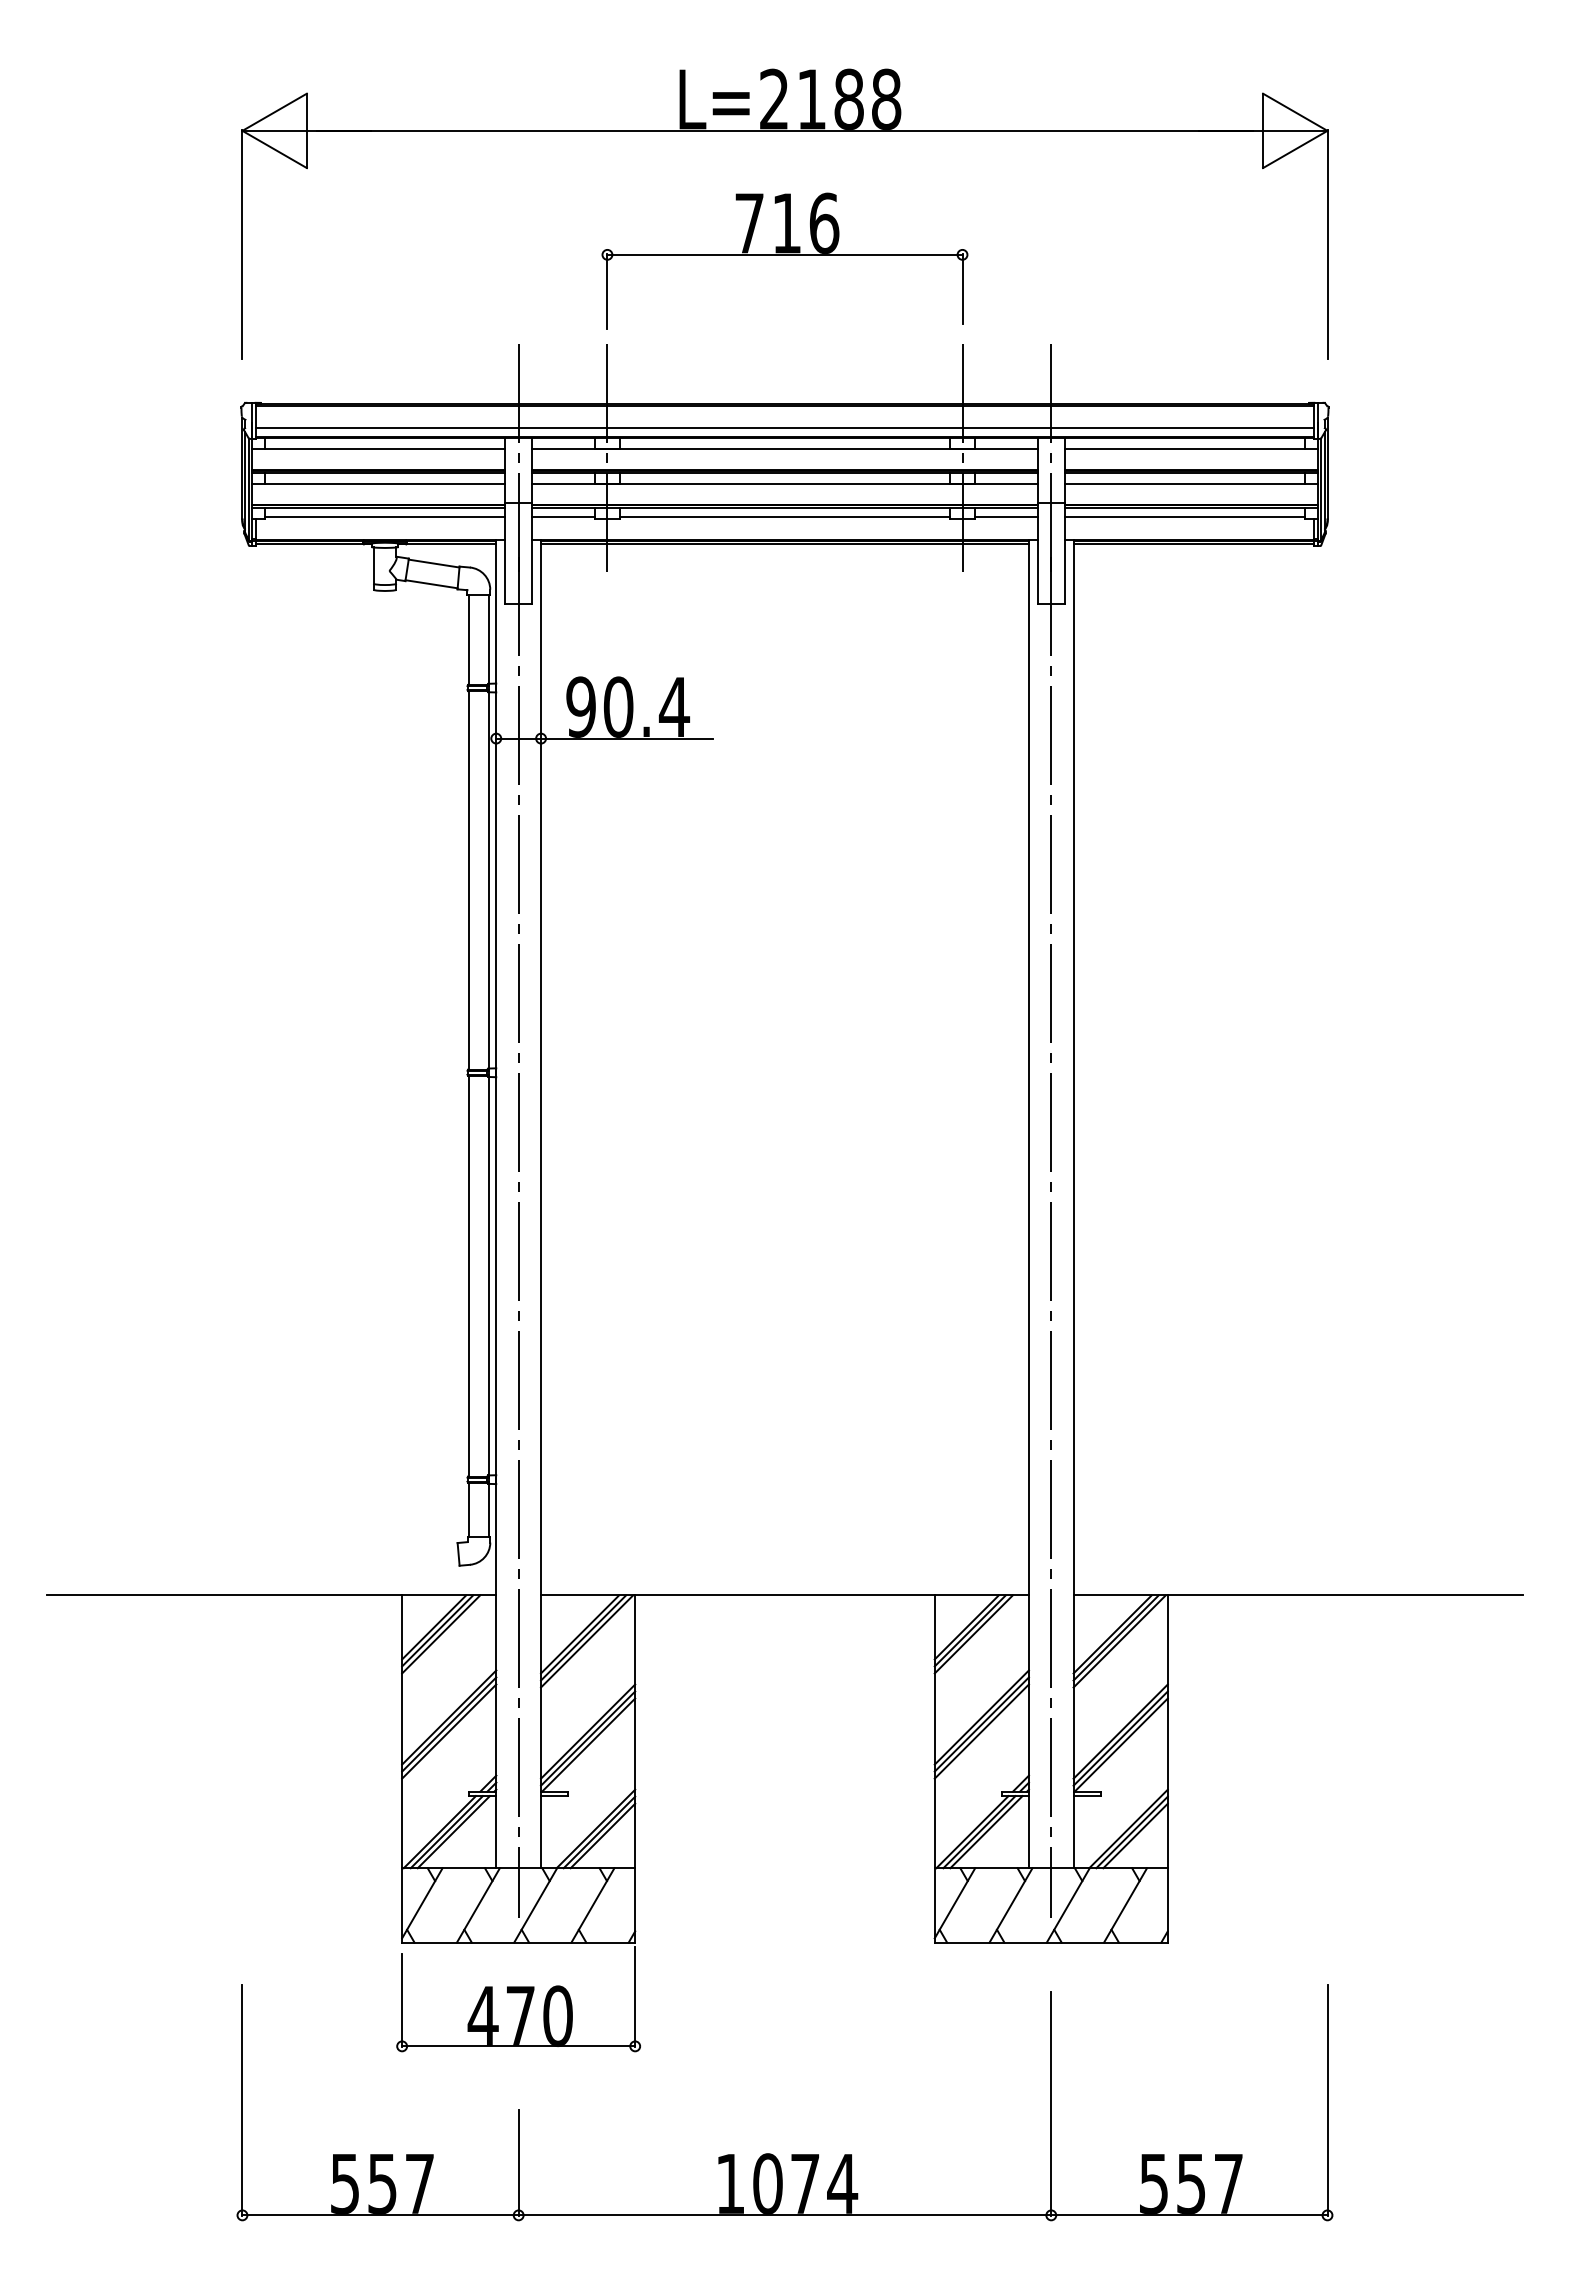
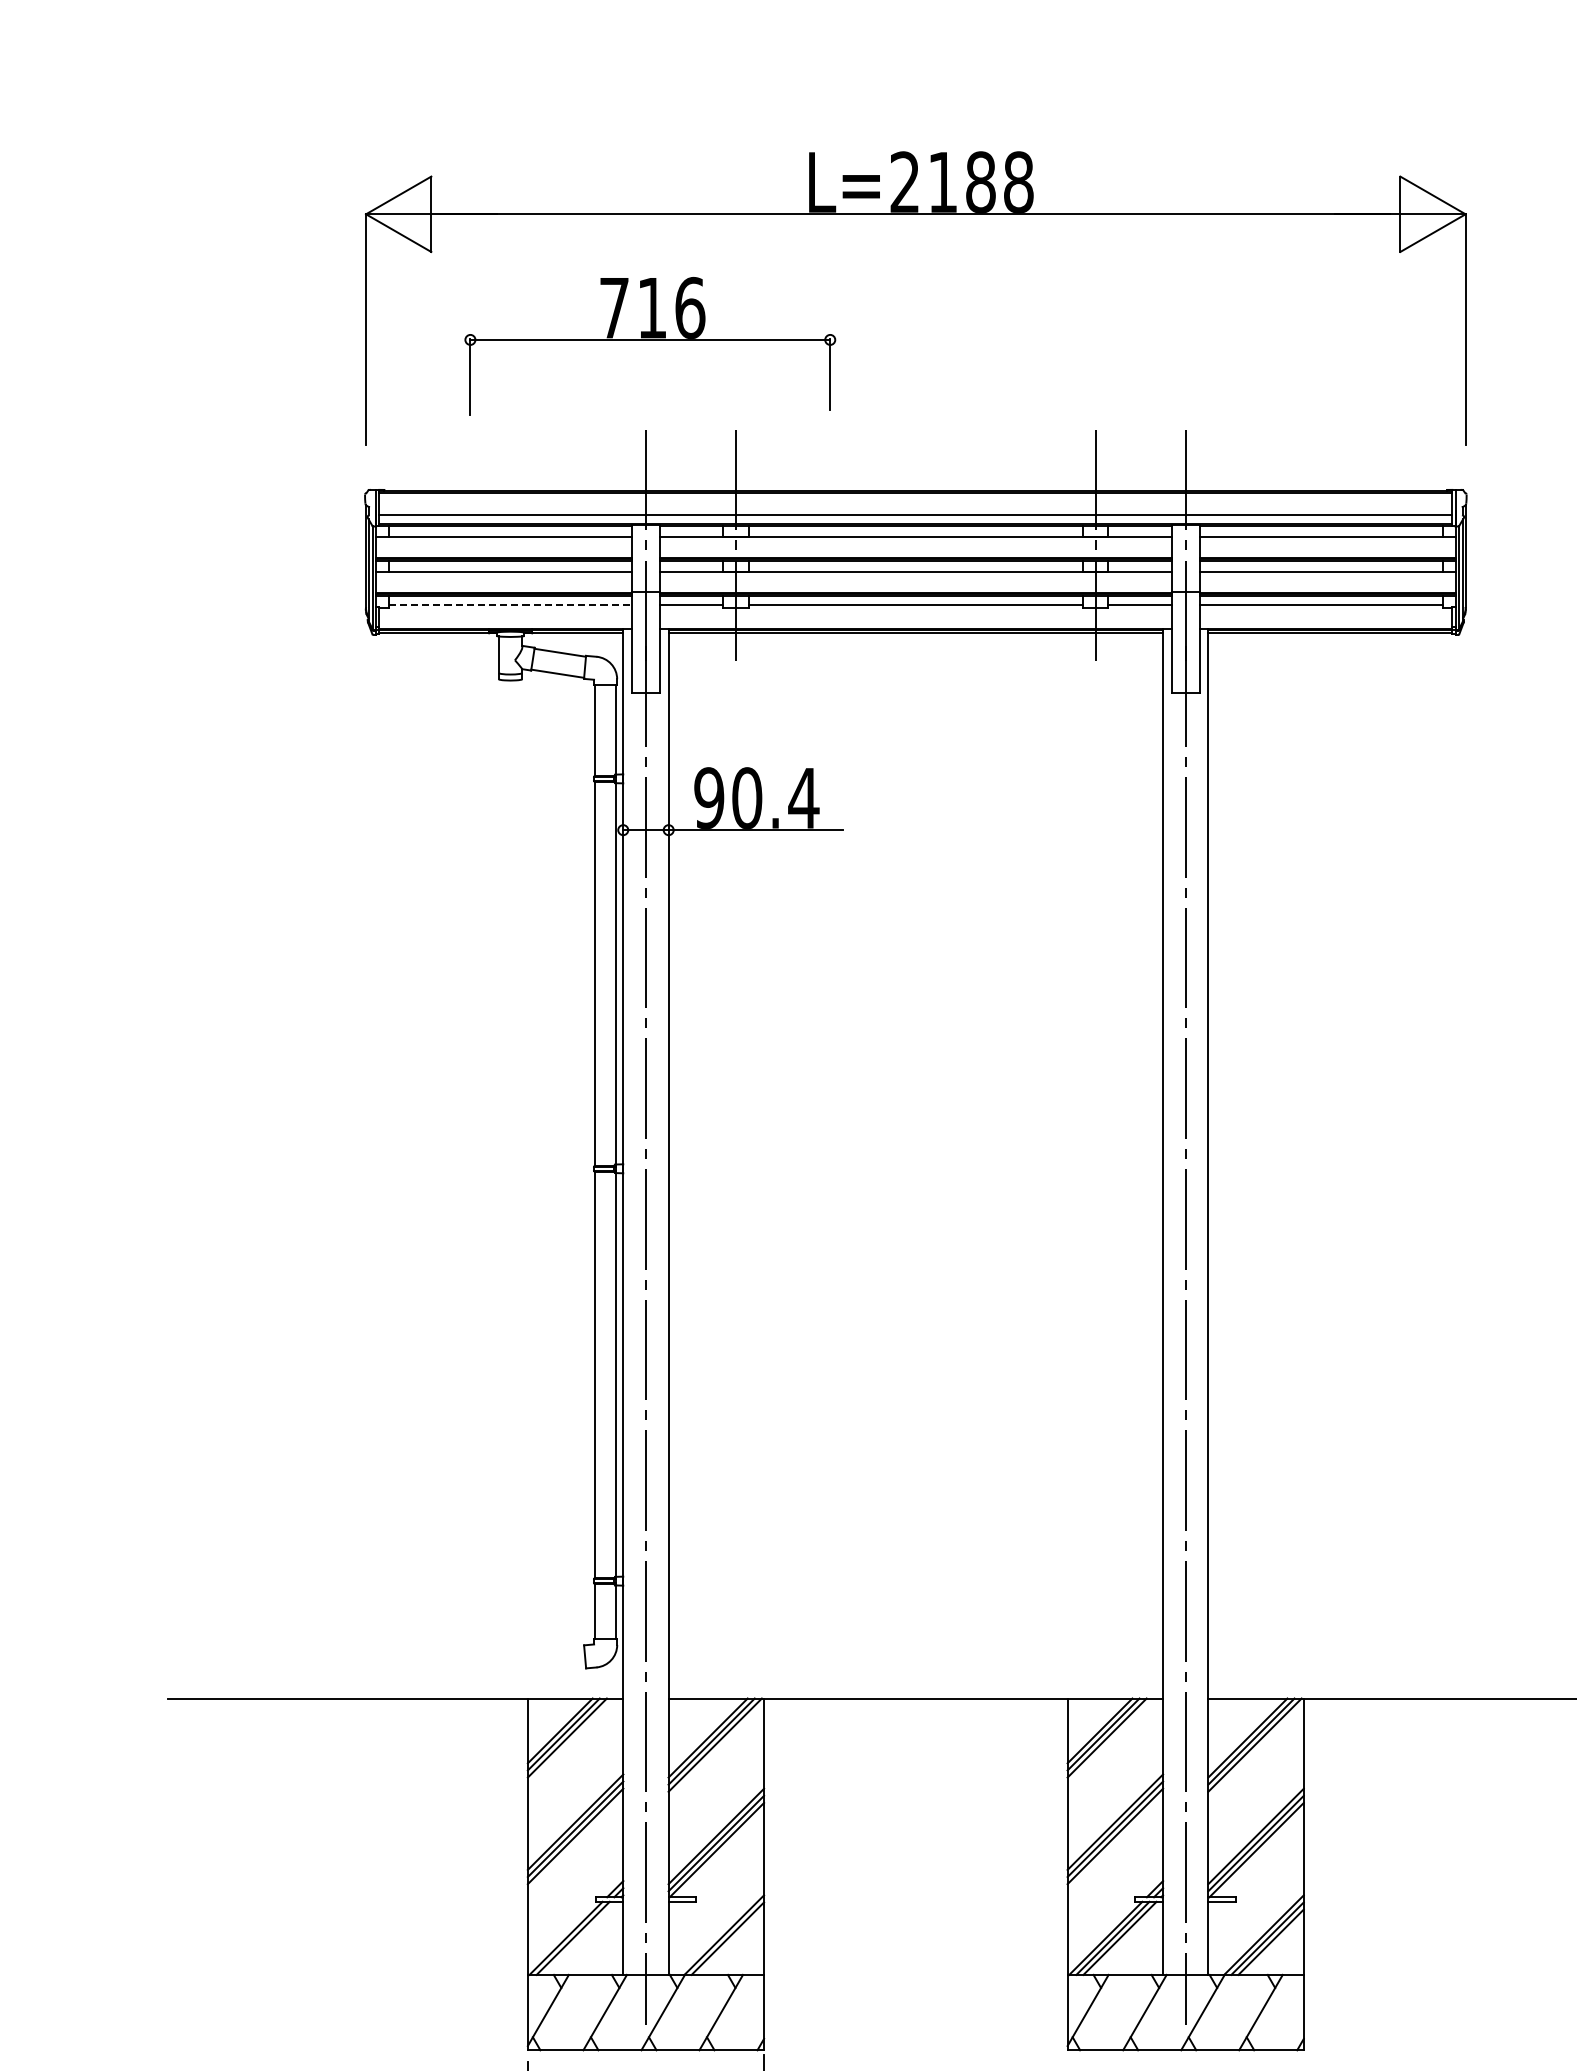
part: (784, 260) -> (649, 345), moved
line: (385, 516) -> (511, 605), solid -> dashed
line: (453, 1832) -> (579, 1938), removed
line: (602, 1835) -> (730, 1941), removed

